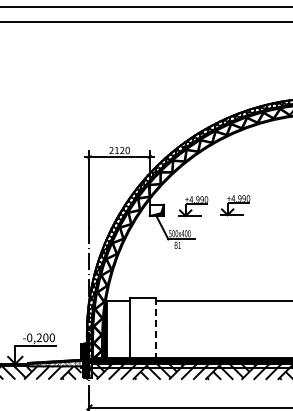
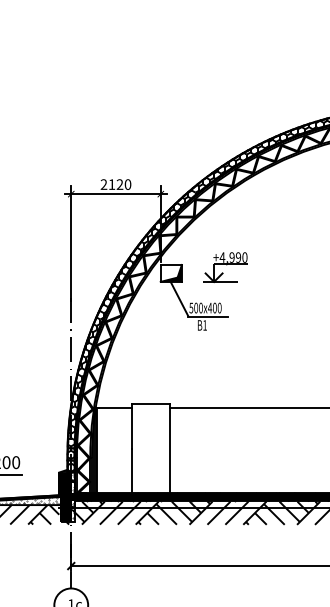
part: (235, 205) -> (288, 266), removed
line: (155, 328) -> (169, 448), dashed -> solid

